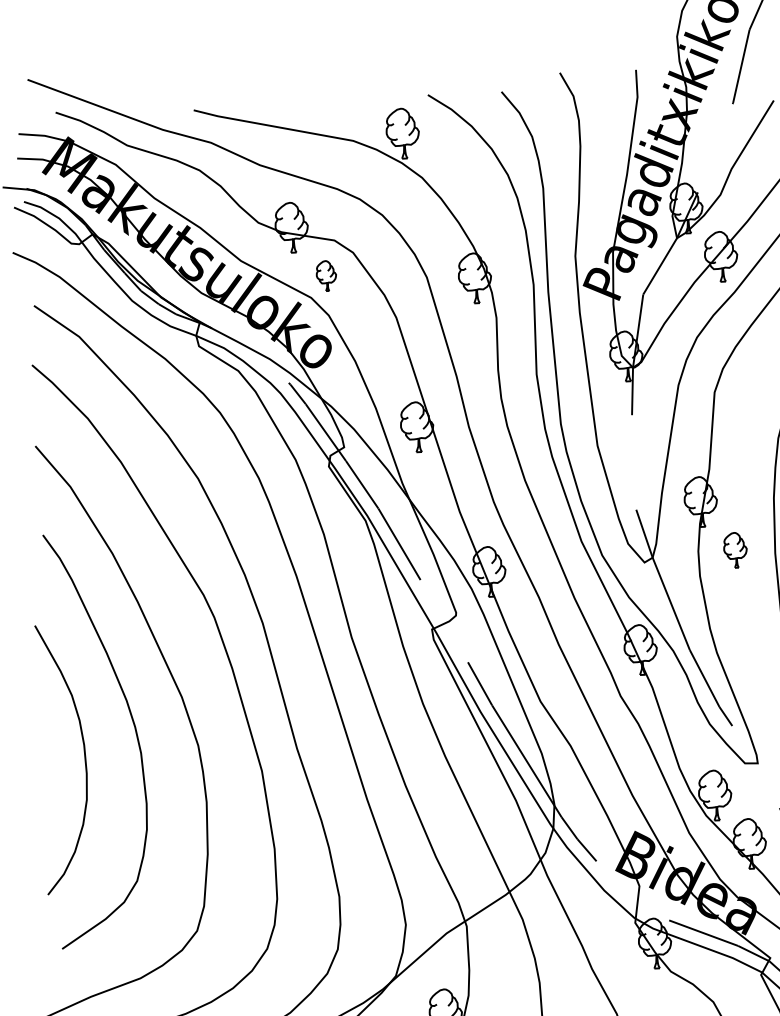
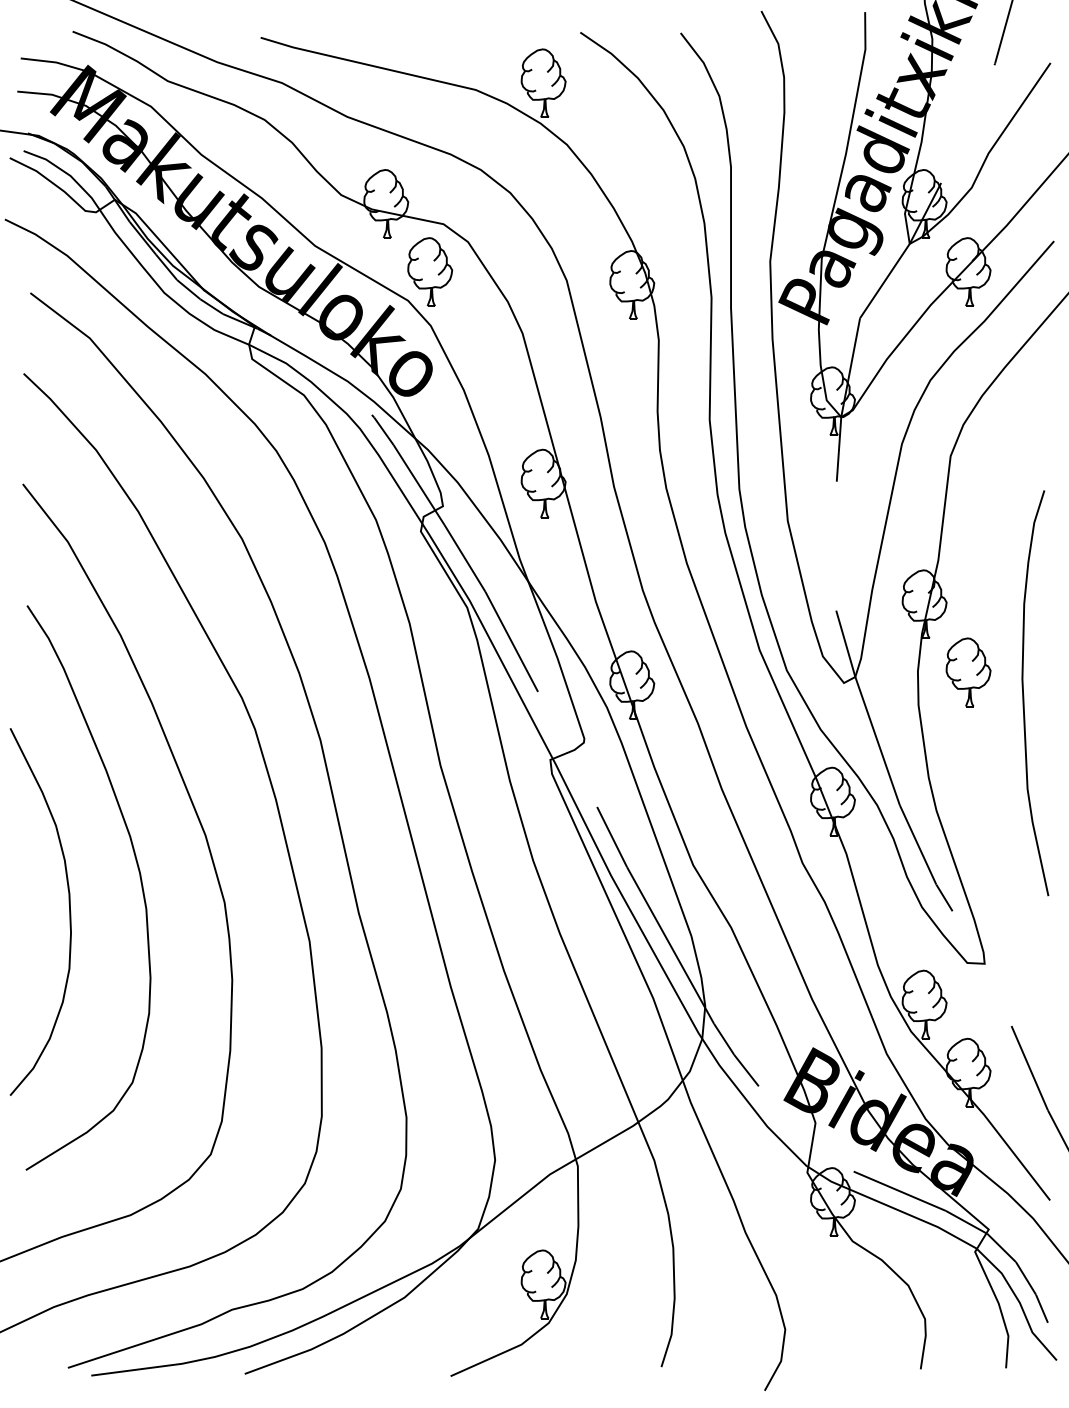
part: (326, 275) -> (430, 271), size x1.67
part: (735, 550) -> (968, 672), size x1.43

